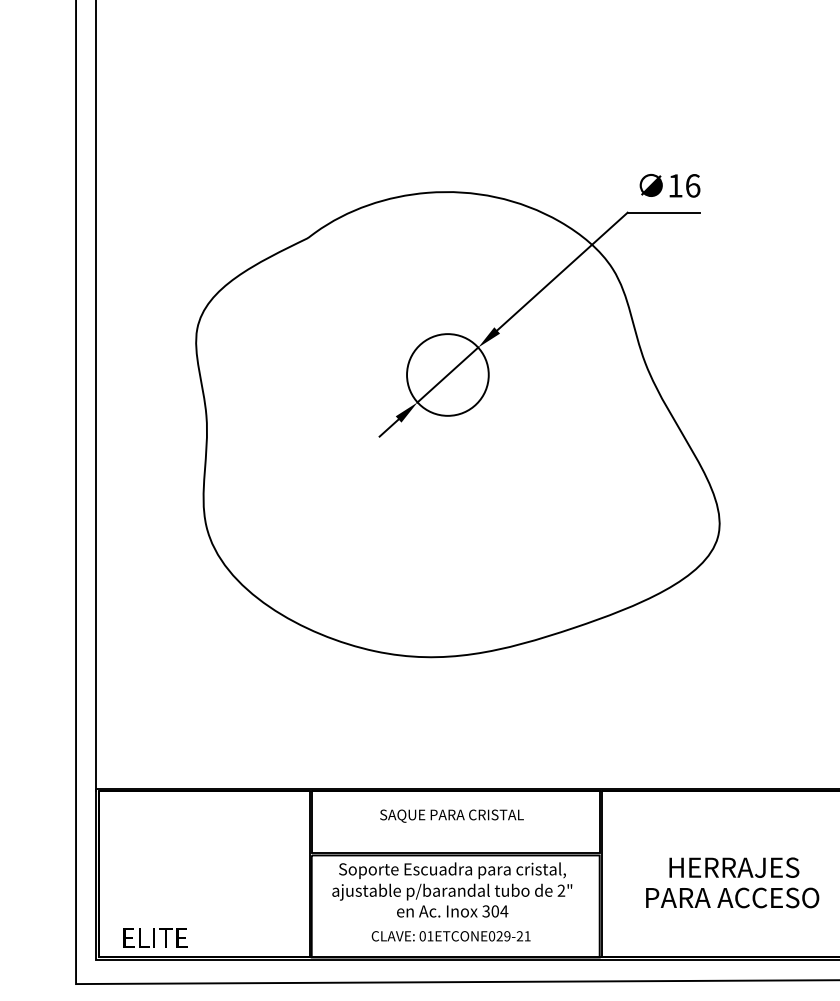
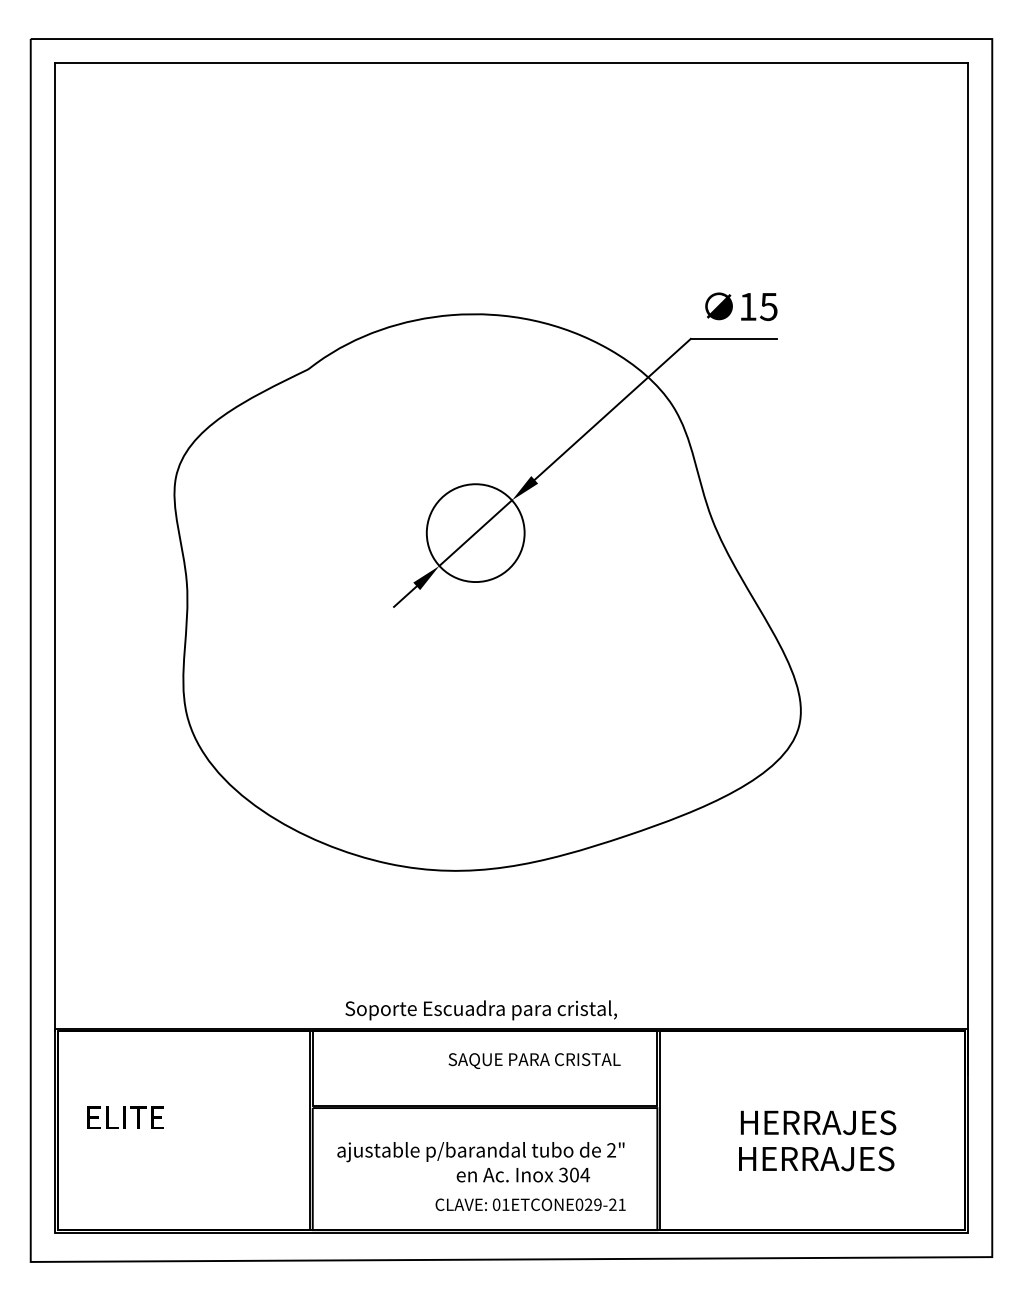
text: (692, 185) -> (768, 306), 16 -> 15
text: (451, 815) -> (534, 1060), moved
text: (451, 870) -> (480, 1010), moved
text: (732, 897) -> (816, 1158), PARA ACCESO -> HERRAJES
text: (452, 910) -> (523, 1174), moved
text: (451, 936) -> (530, 1204), moved
text: (155, 937) -> (125, 1117), moved

